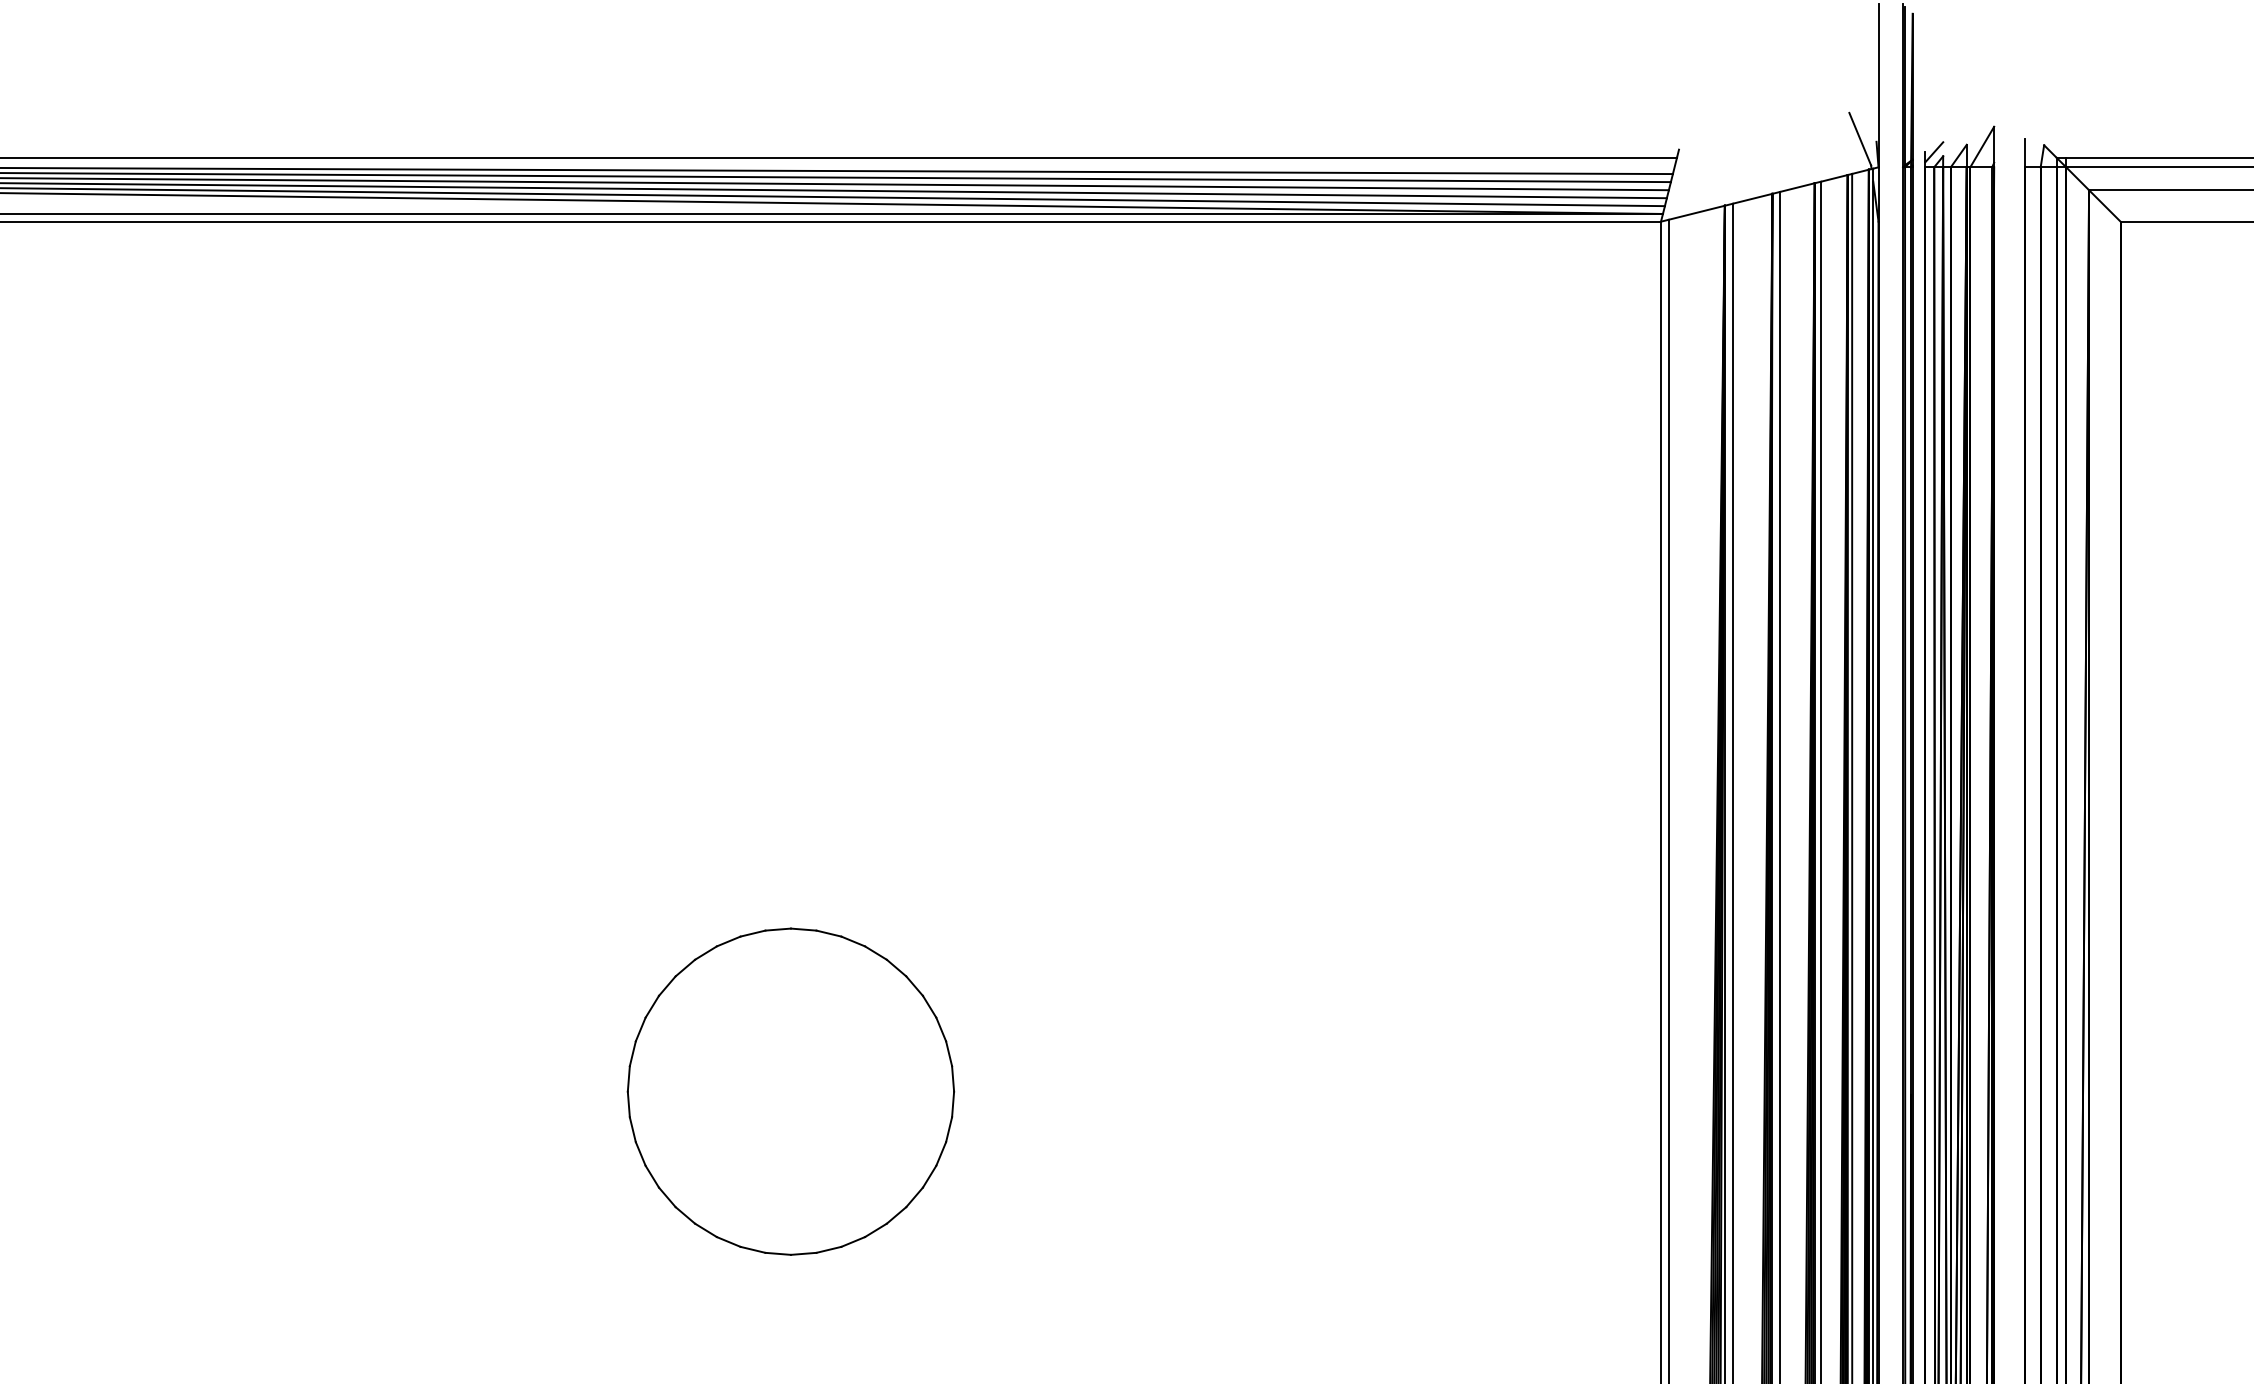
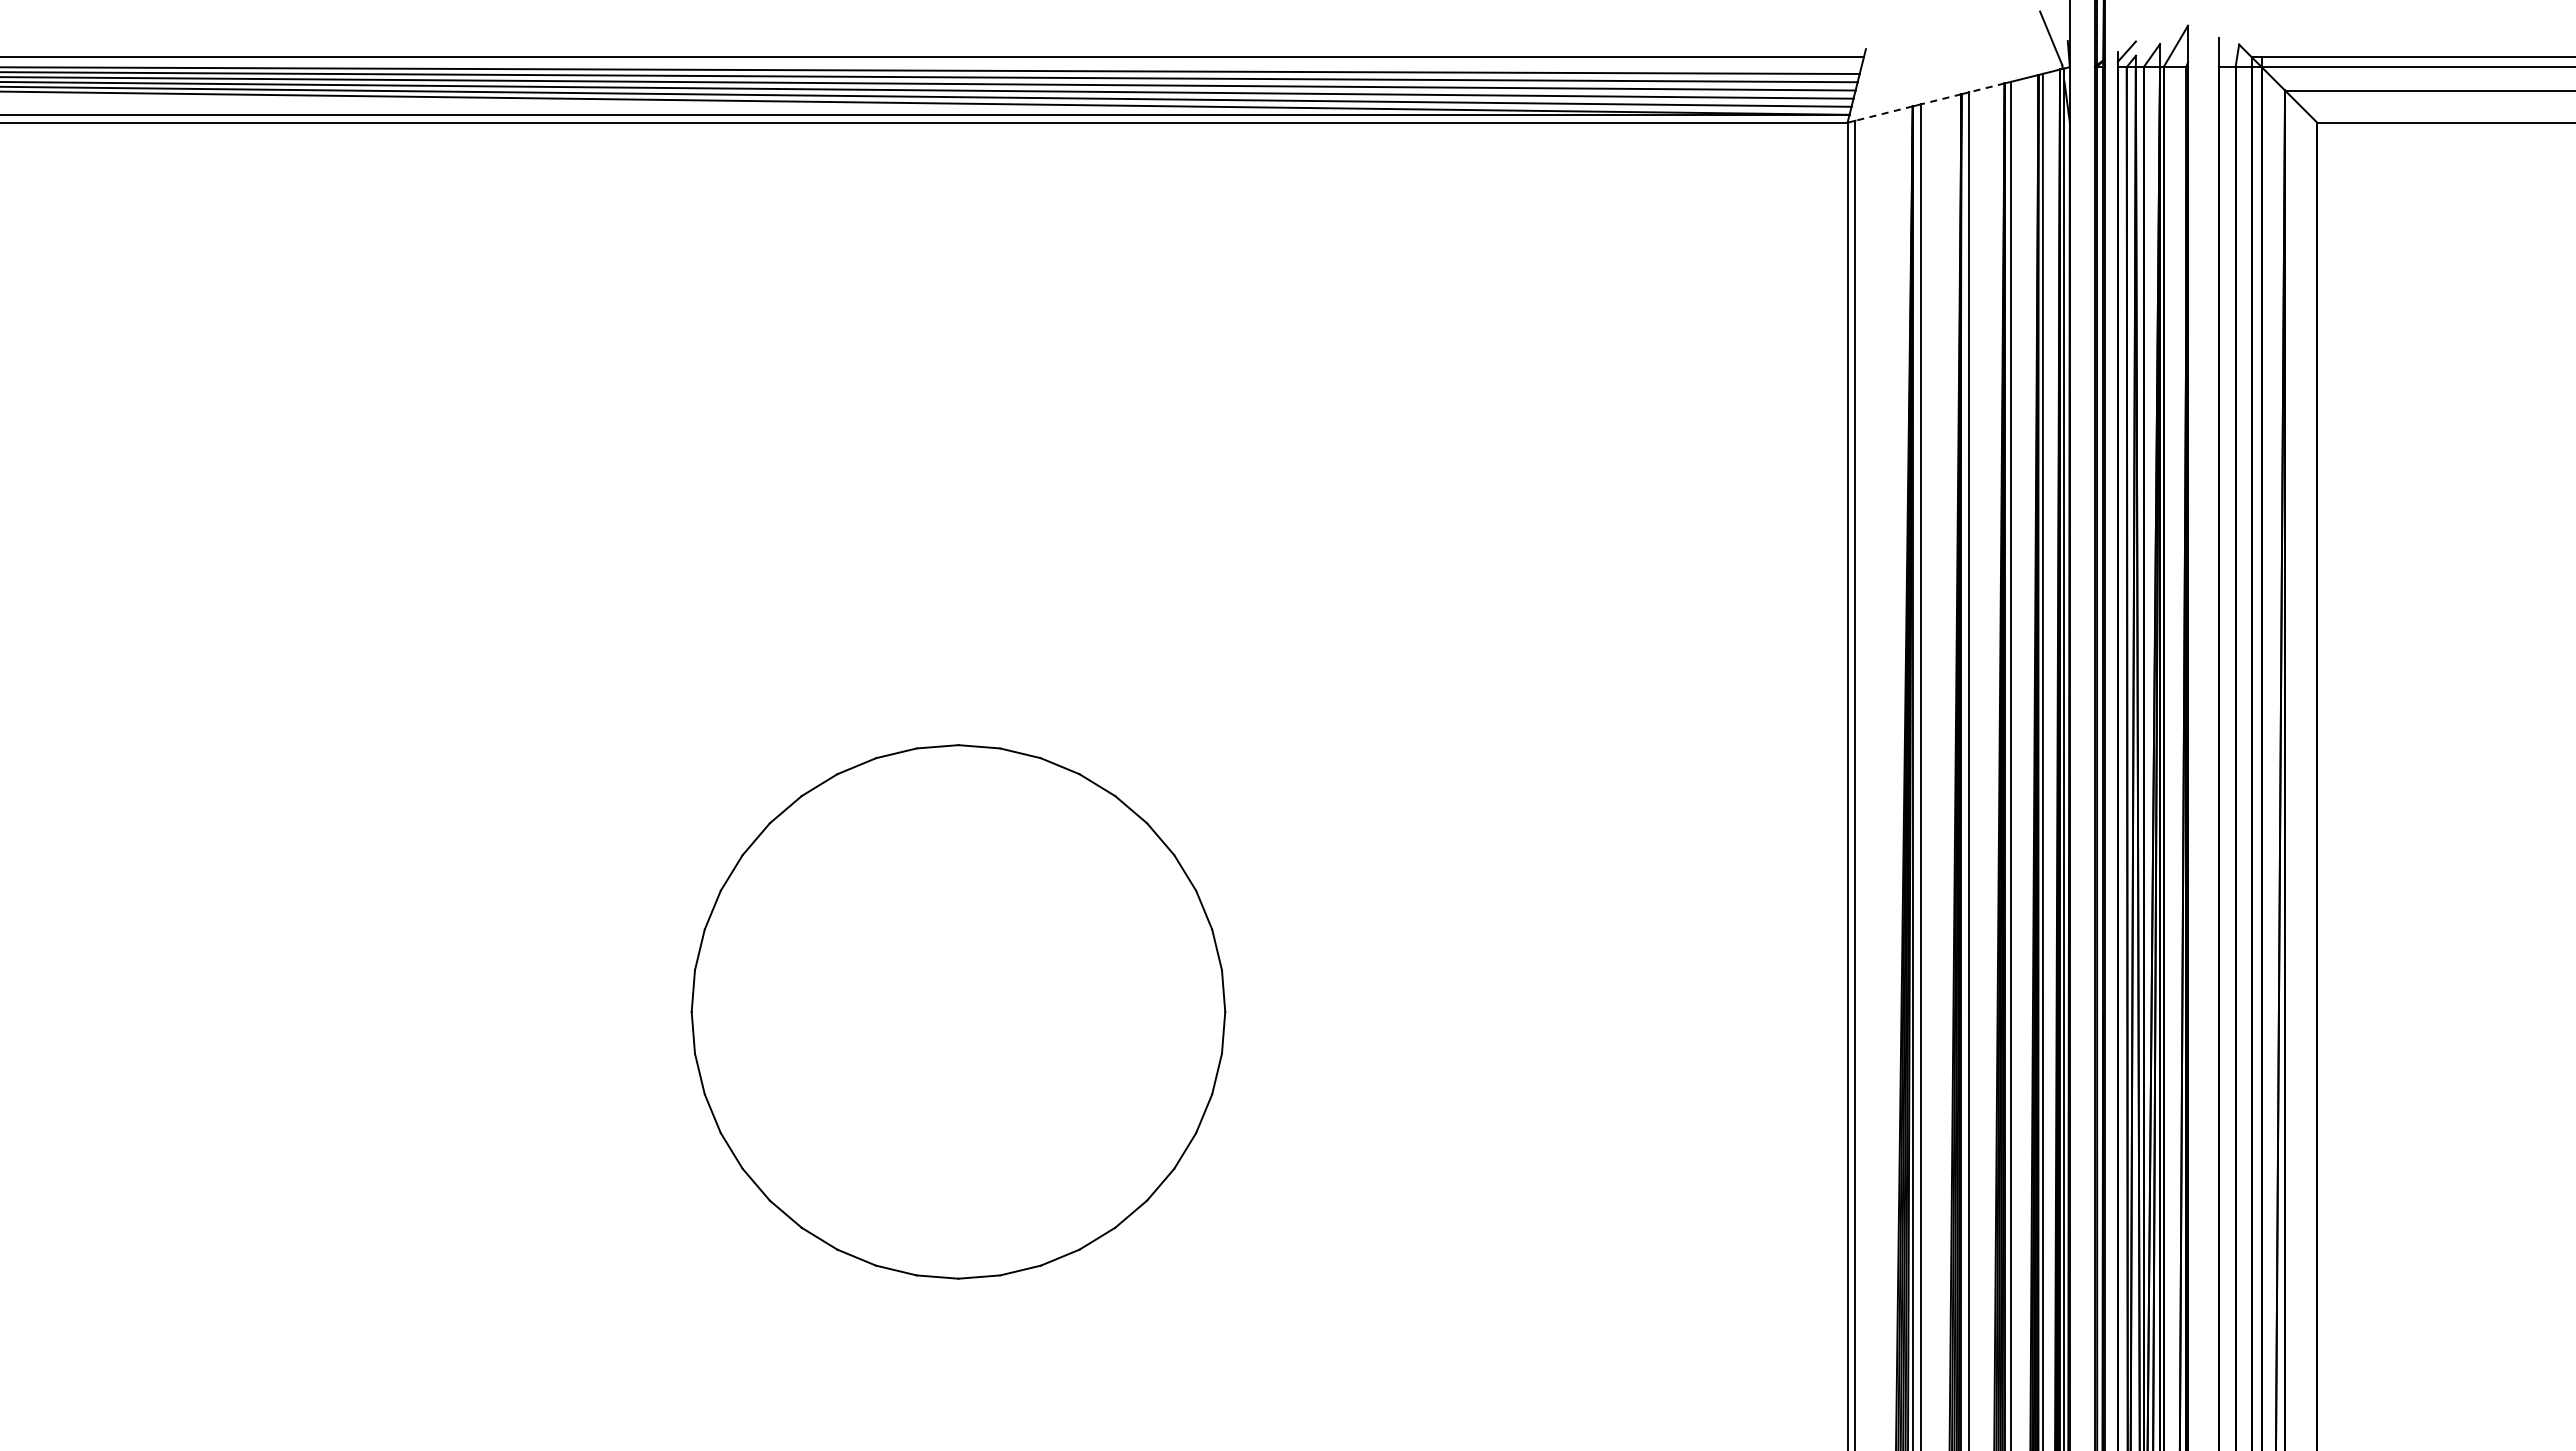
line: (1796, 187) -> (1986, 87), solid -> dashed
line: (1752, 198) -> (1941, 99), solid -> dashed
line: (1697, 212) -> (1884, 113), solid -> dashed
part: (790, 1091) -> (957, 1011), size x1.6

